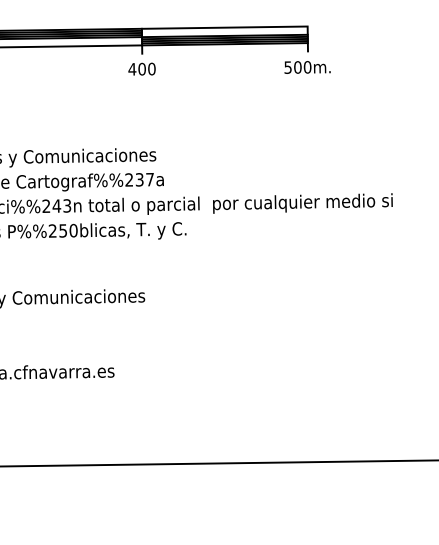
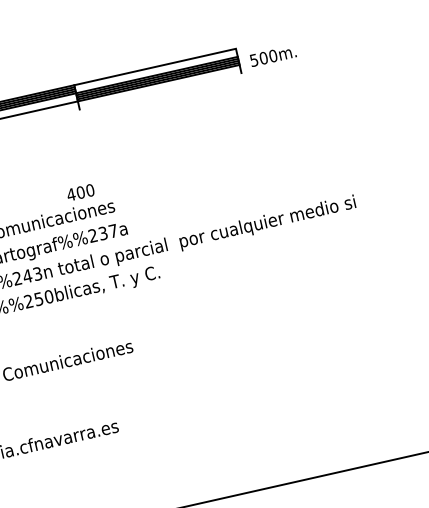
text: (307, 67) -> (273, 56), moved
text: (141, 68) -> (80, 192), moved

